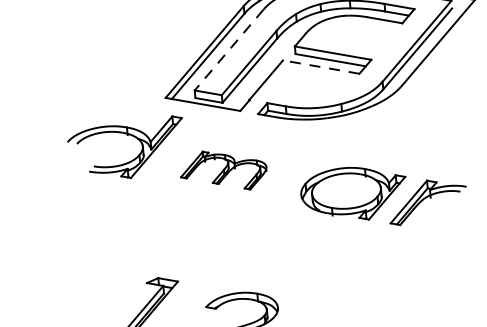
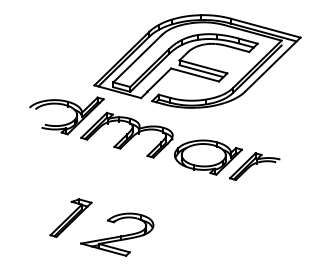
line: (228, 49) -> (137, 58), dashed -> solid
line: (321, 67) -> (195, 75), dashed -> solid
part: (222, 169) -> (126, 134), size x1.67

